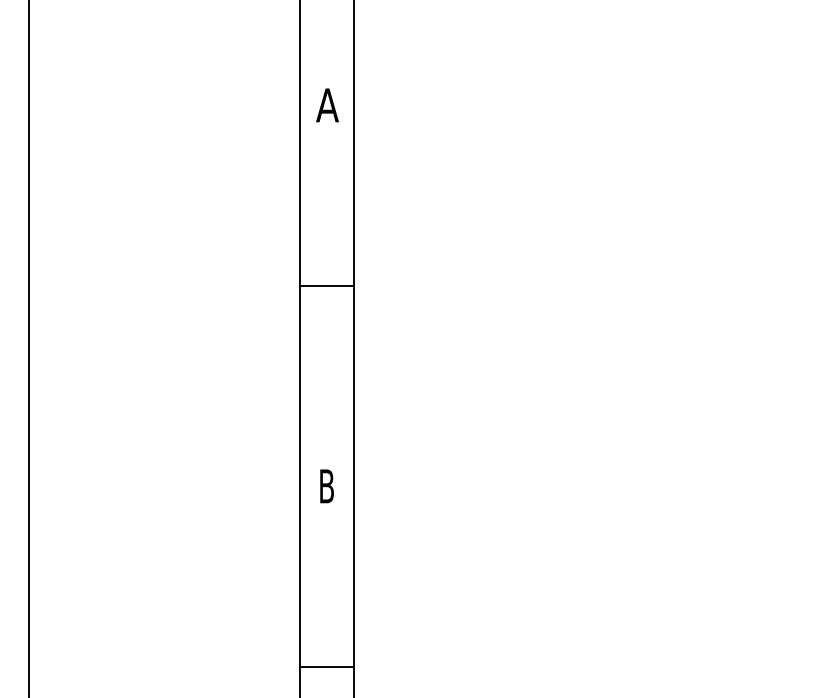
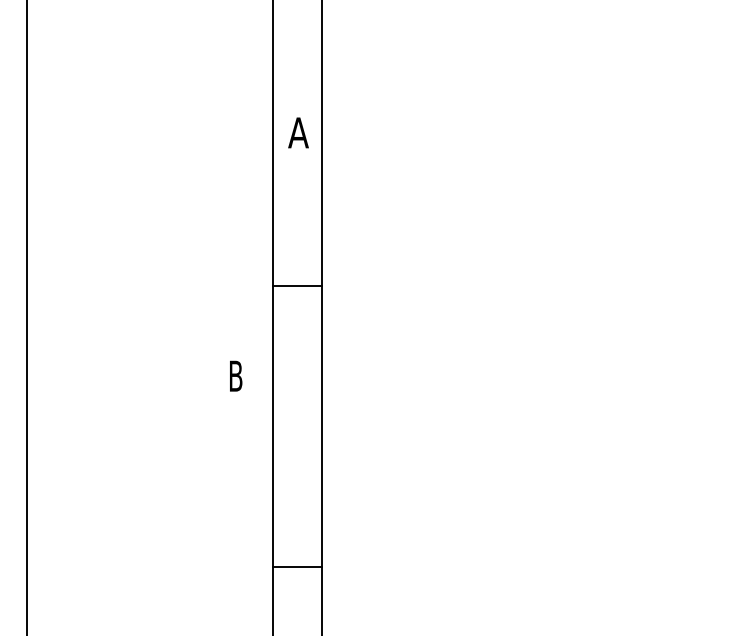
text: (327, 104) -> (298, 132), moved
line: (326, 285) -> (297, 286), moved
text: (327, 485) -> (236, 375), moved
line: (326, 666) -> (297, 566), moved

